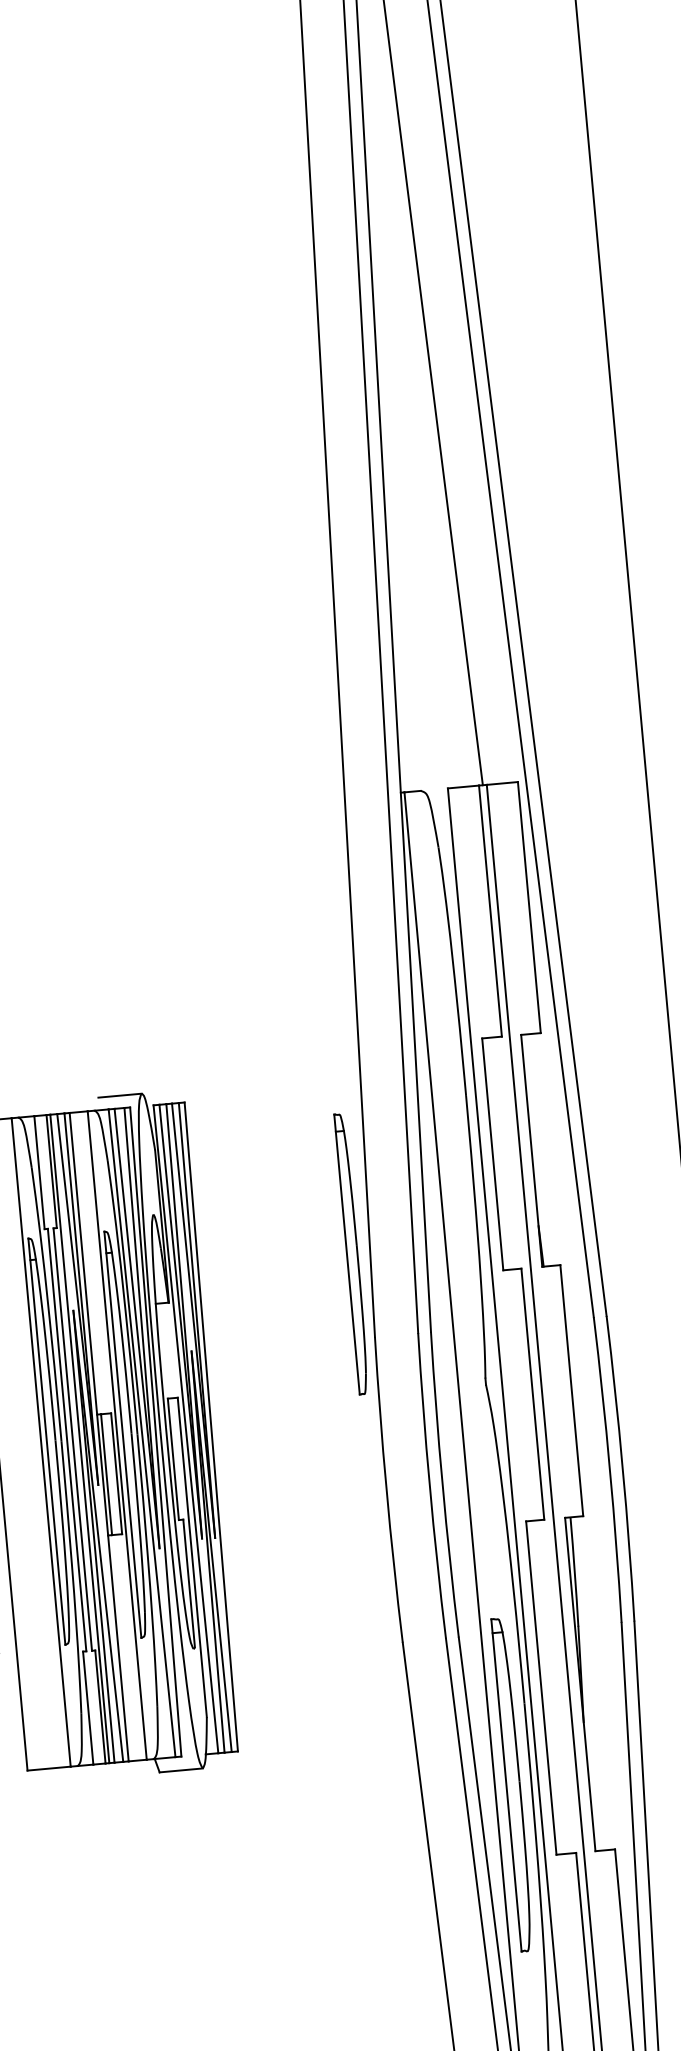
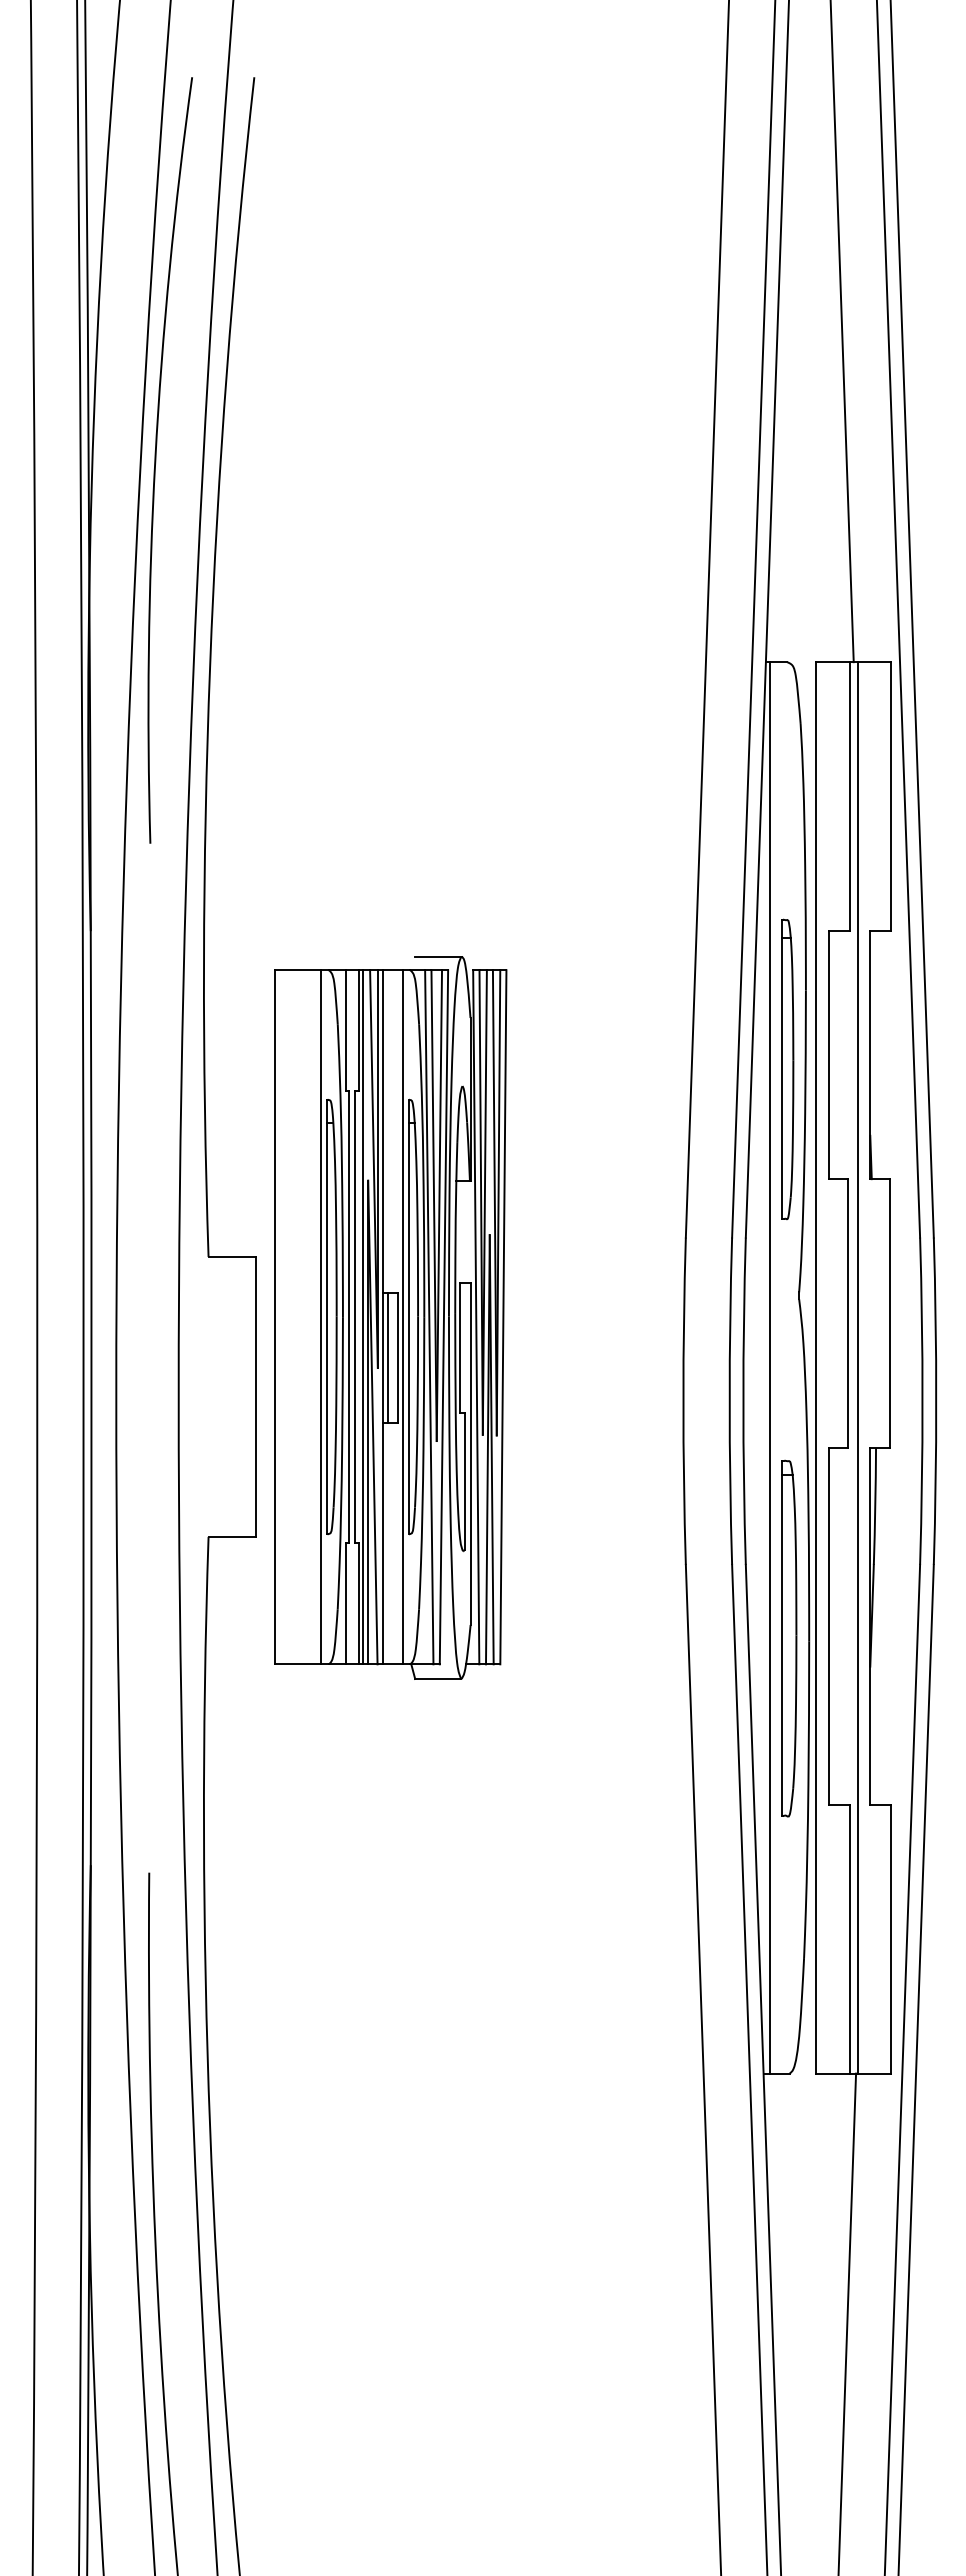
part: (352, 1254) -> (787, 1069), moved
part: (513, 1784) -> (789, 1638), moved

